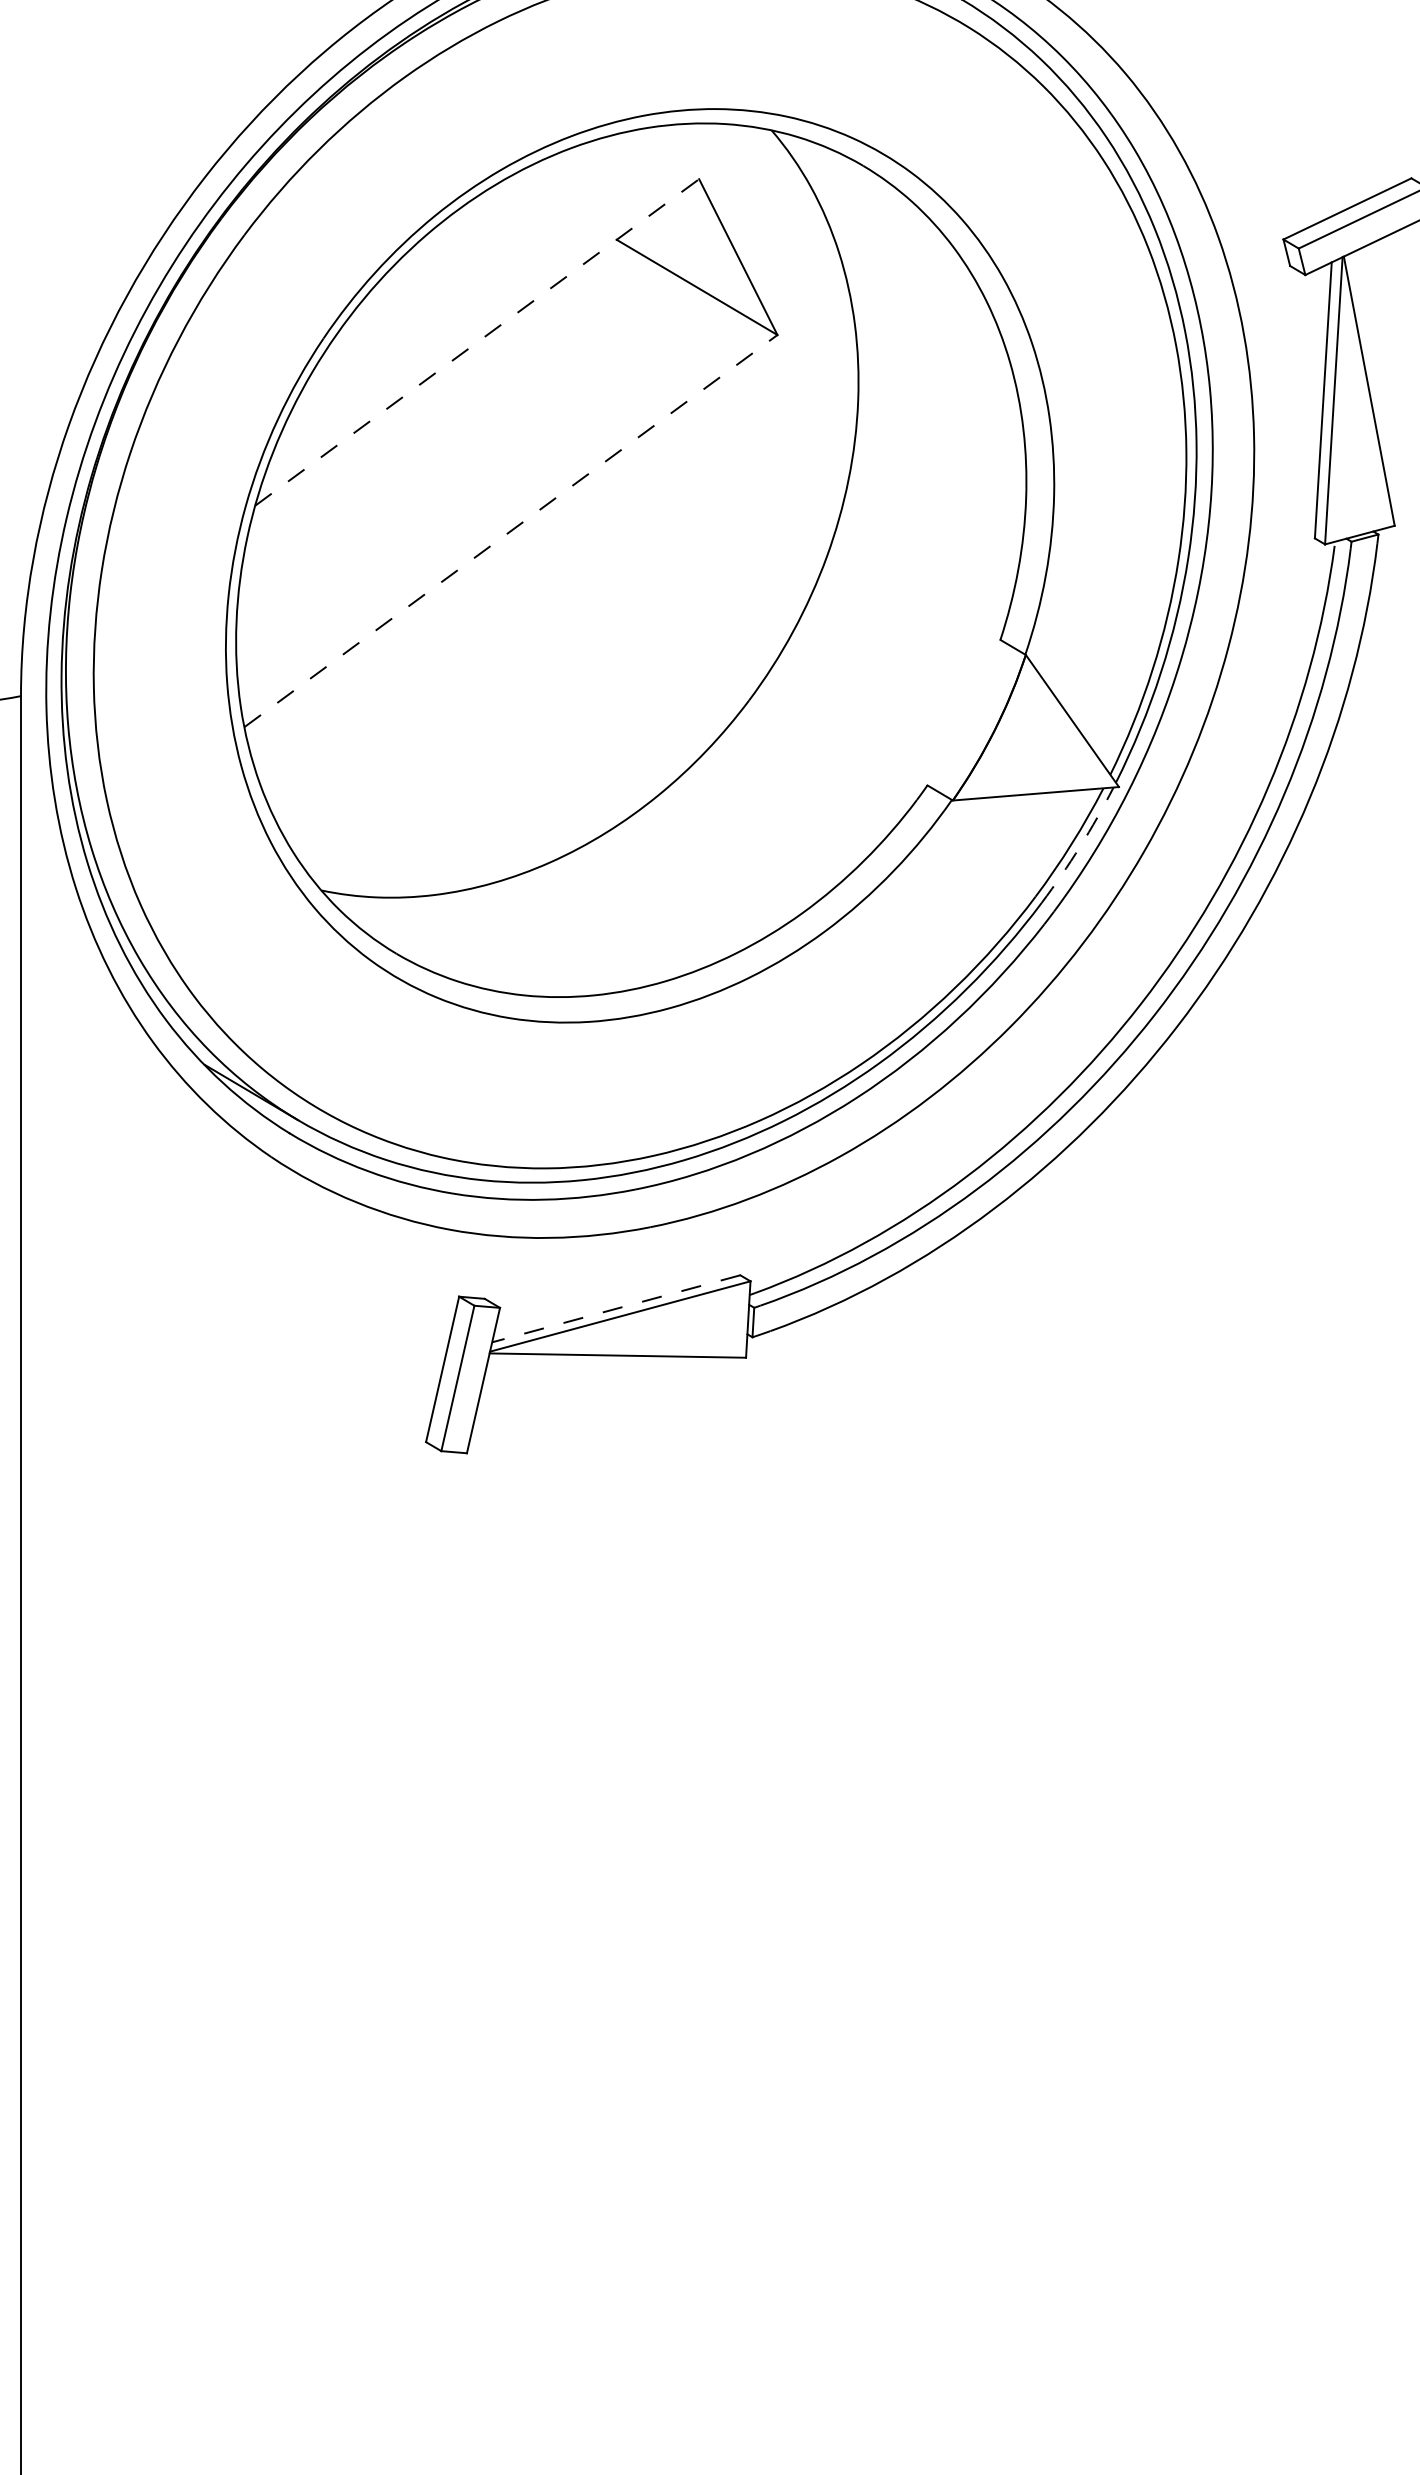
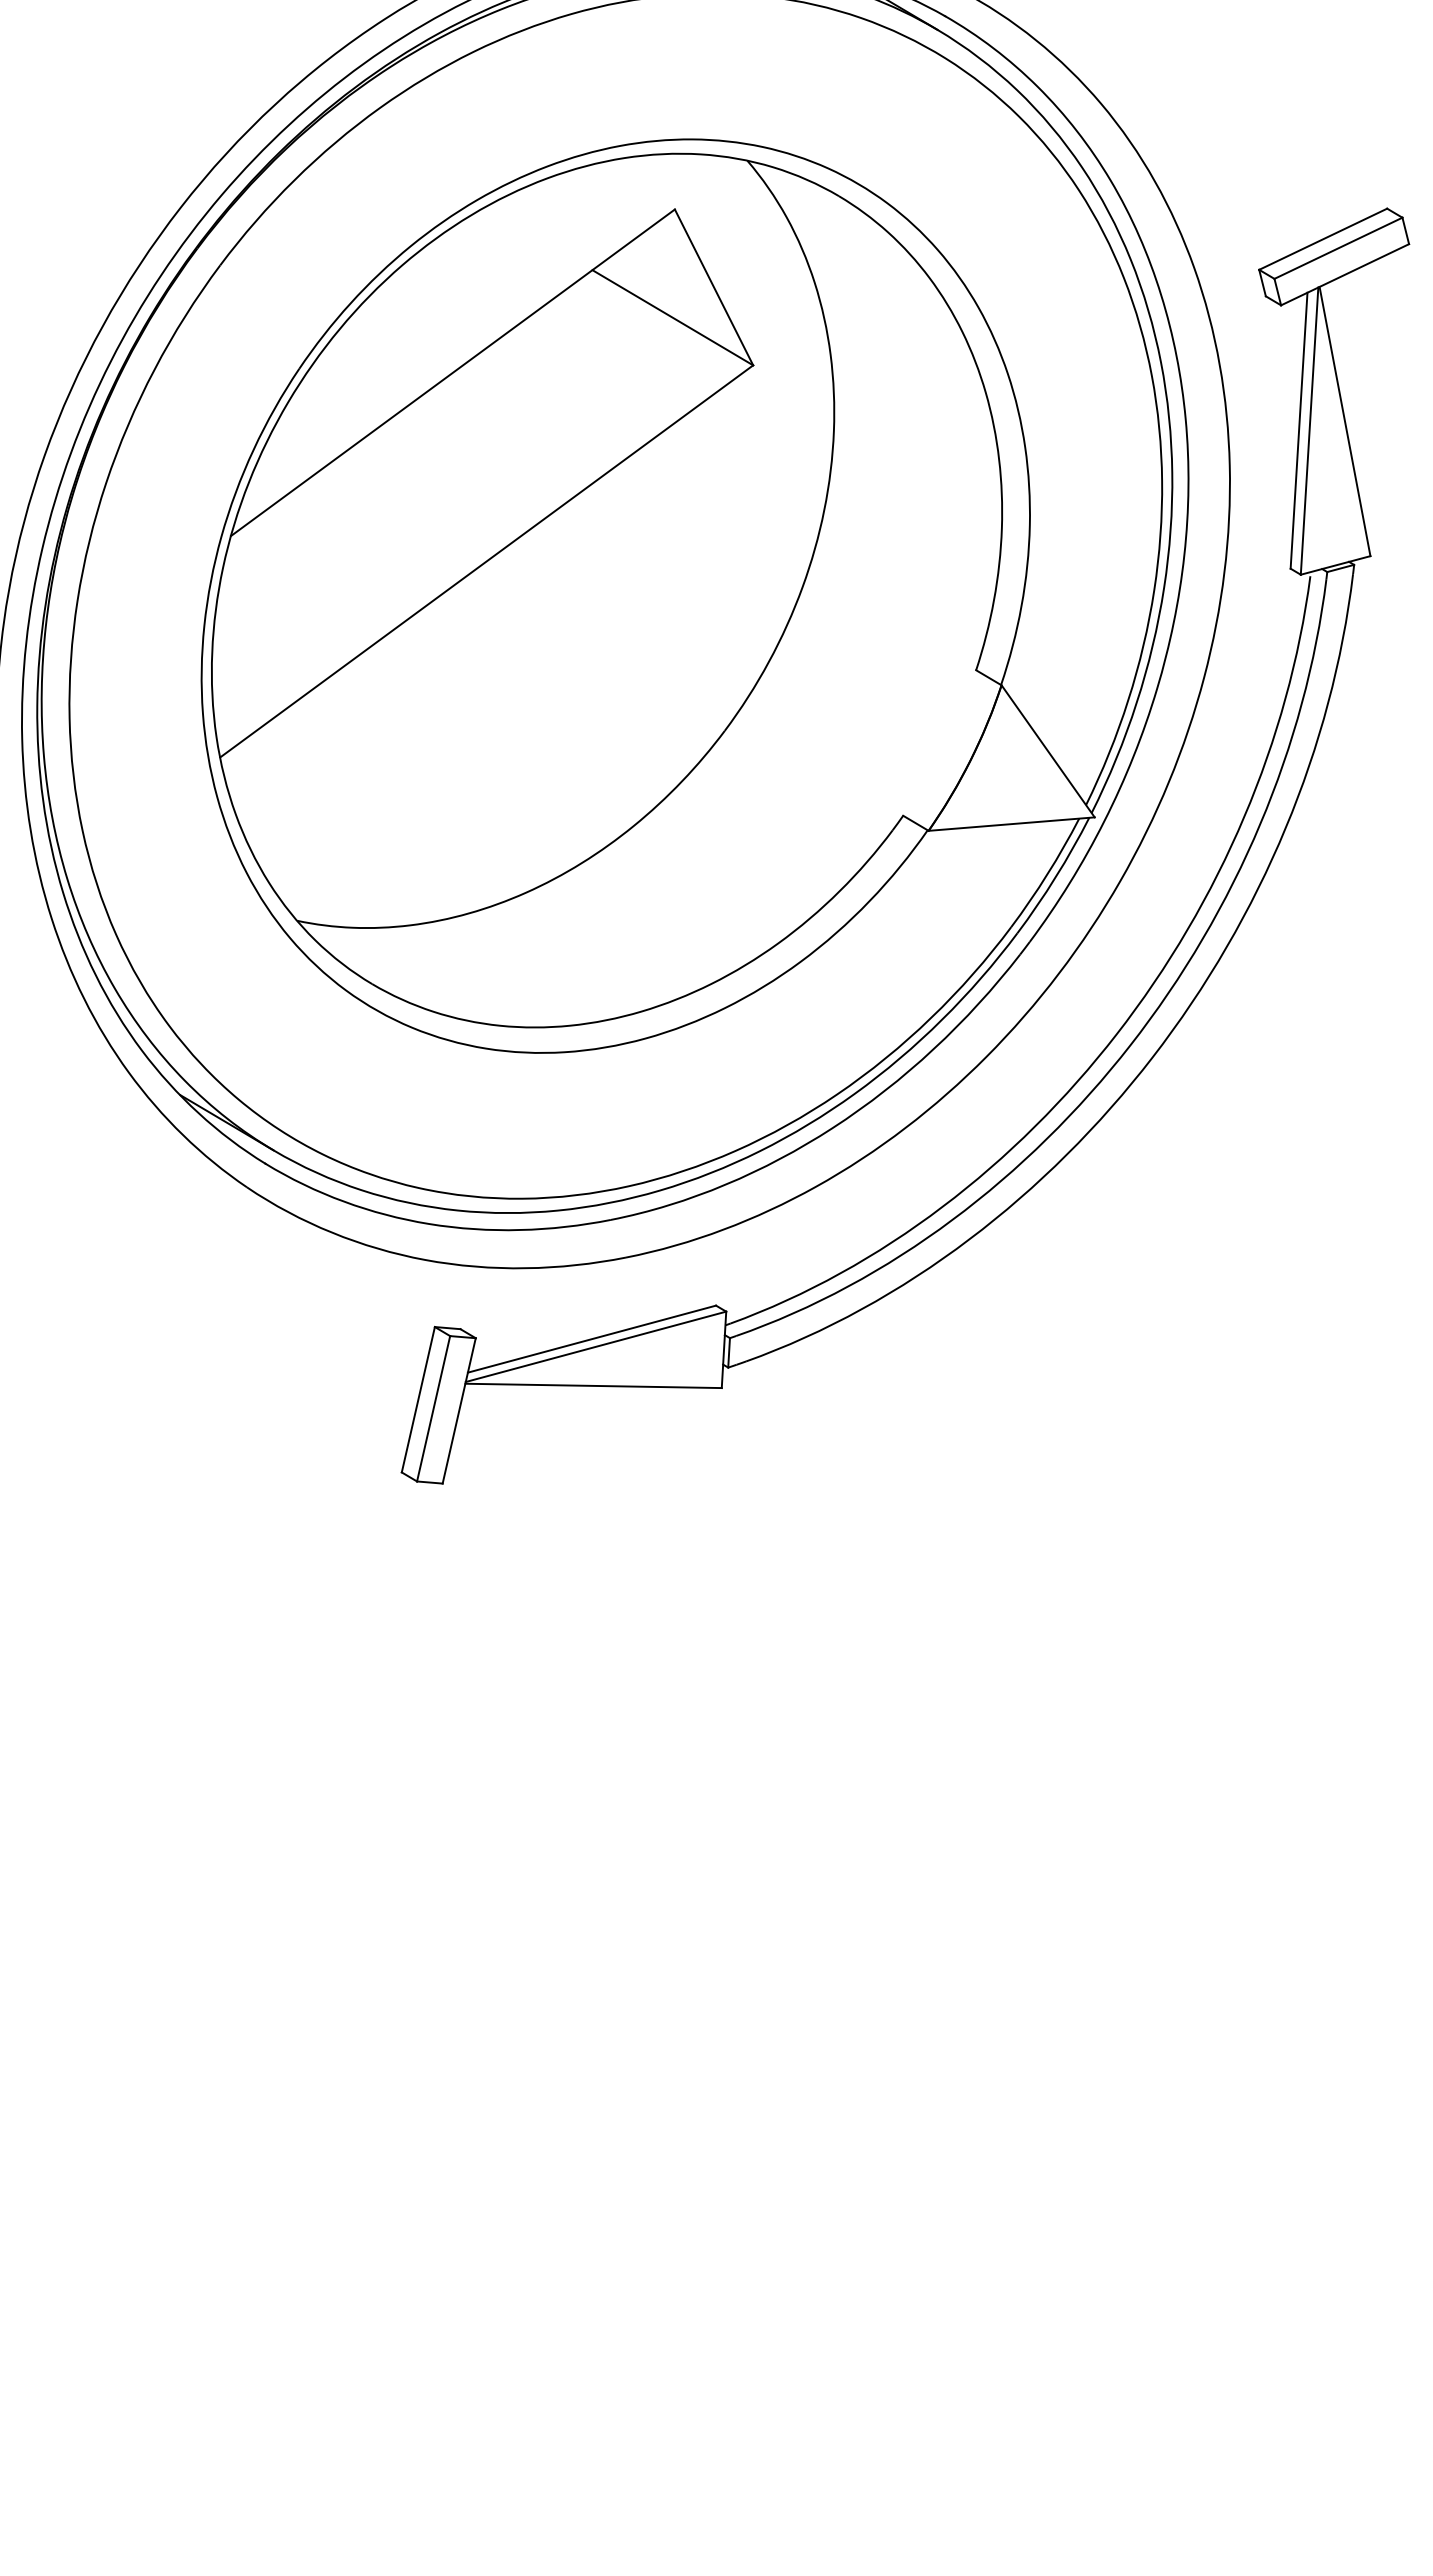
line: (476, 342) -> (452, 372), dashed -> solid
line: (510, 531) -> (486, 561), dashed -> solid
arc: (1079, 847) -> (1055, 877), dashed -> solid
line: (616, 1309) -> (592, 1339), dashed -> solid

